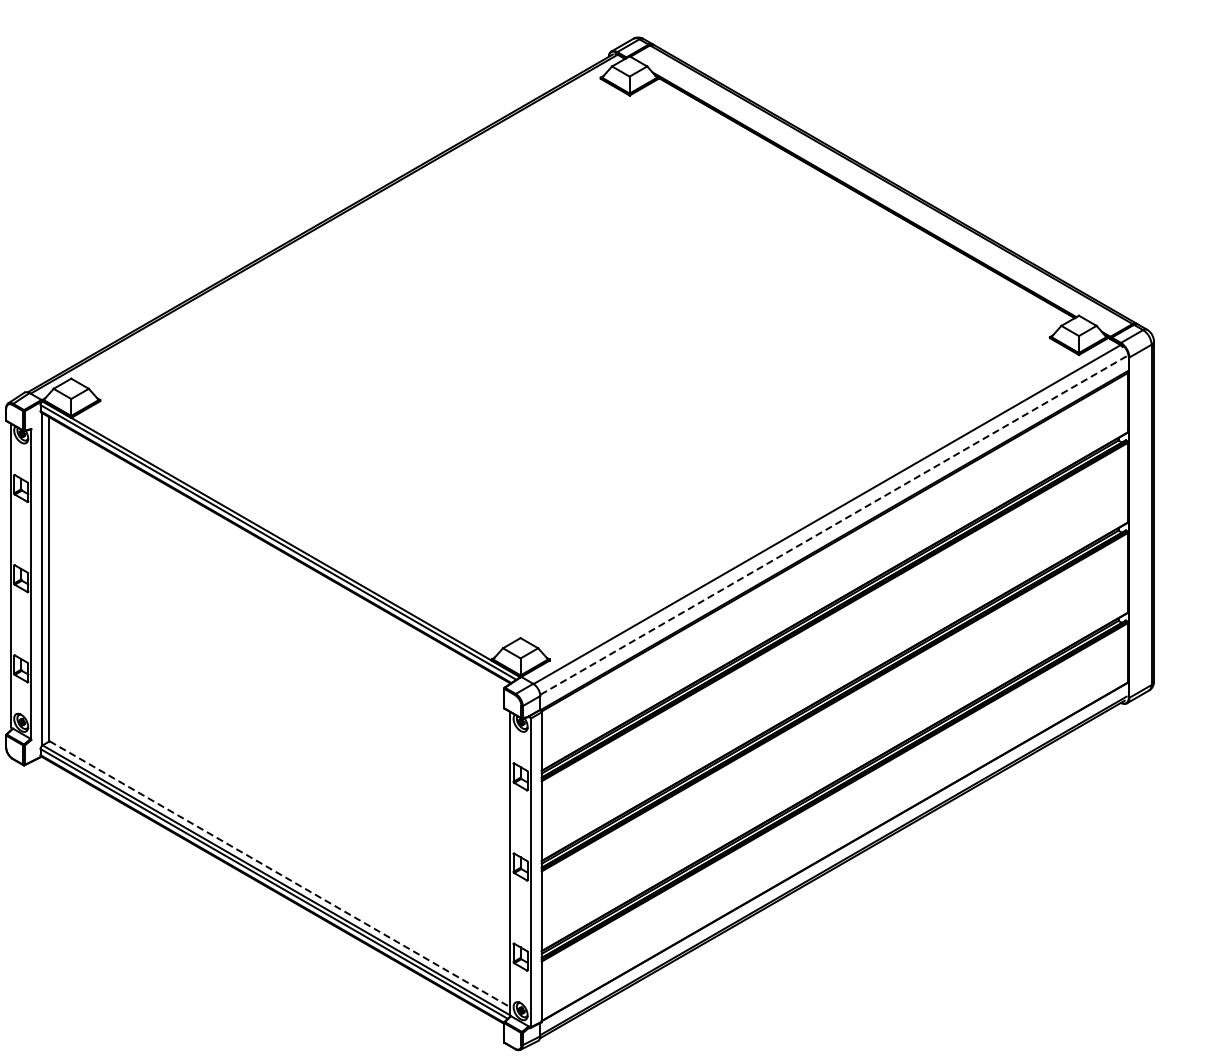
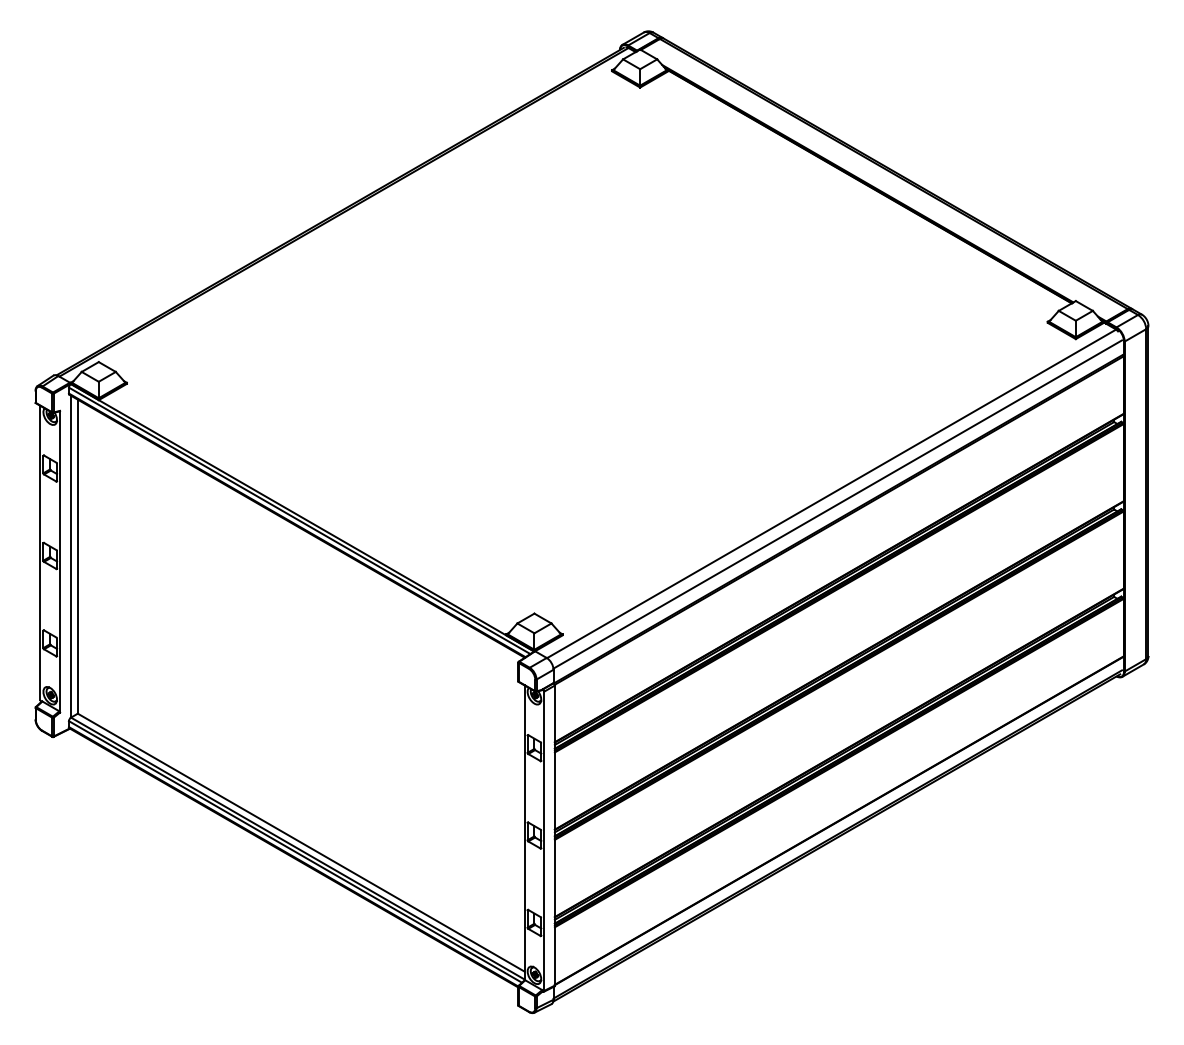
line: (833, 525) -> (837, 504), dashed -> solid
line: (280, 874) -> (301, 842), dashed -> solid

